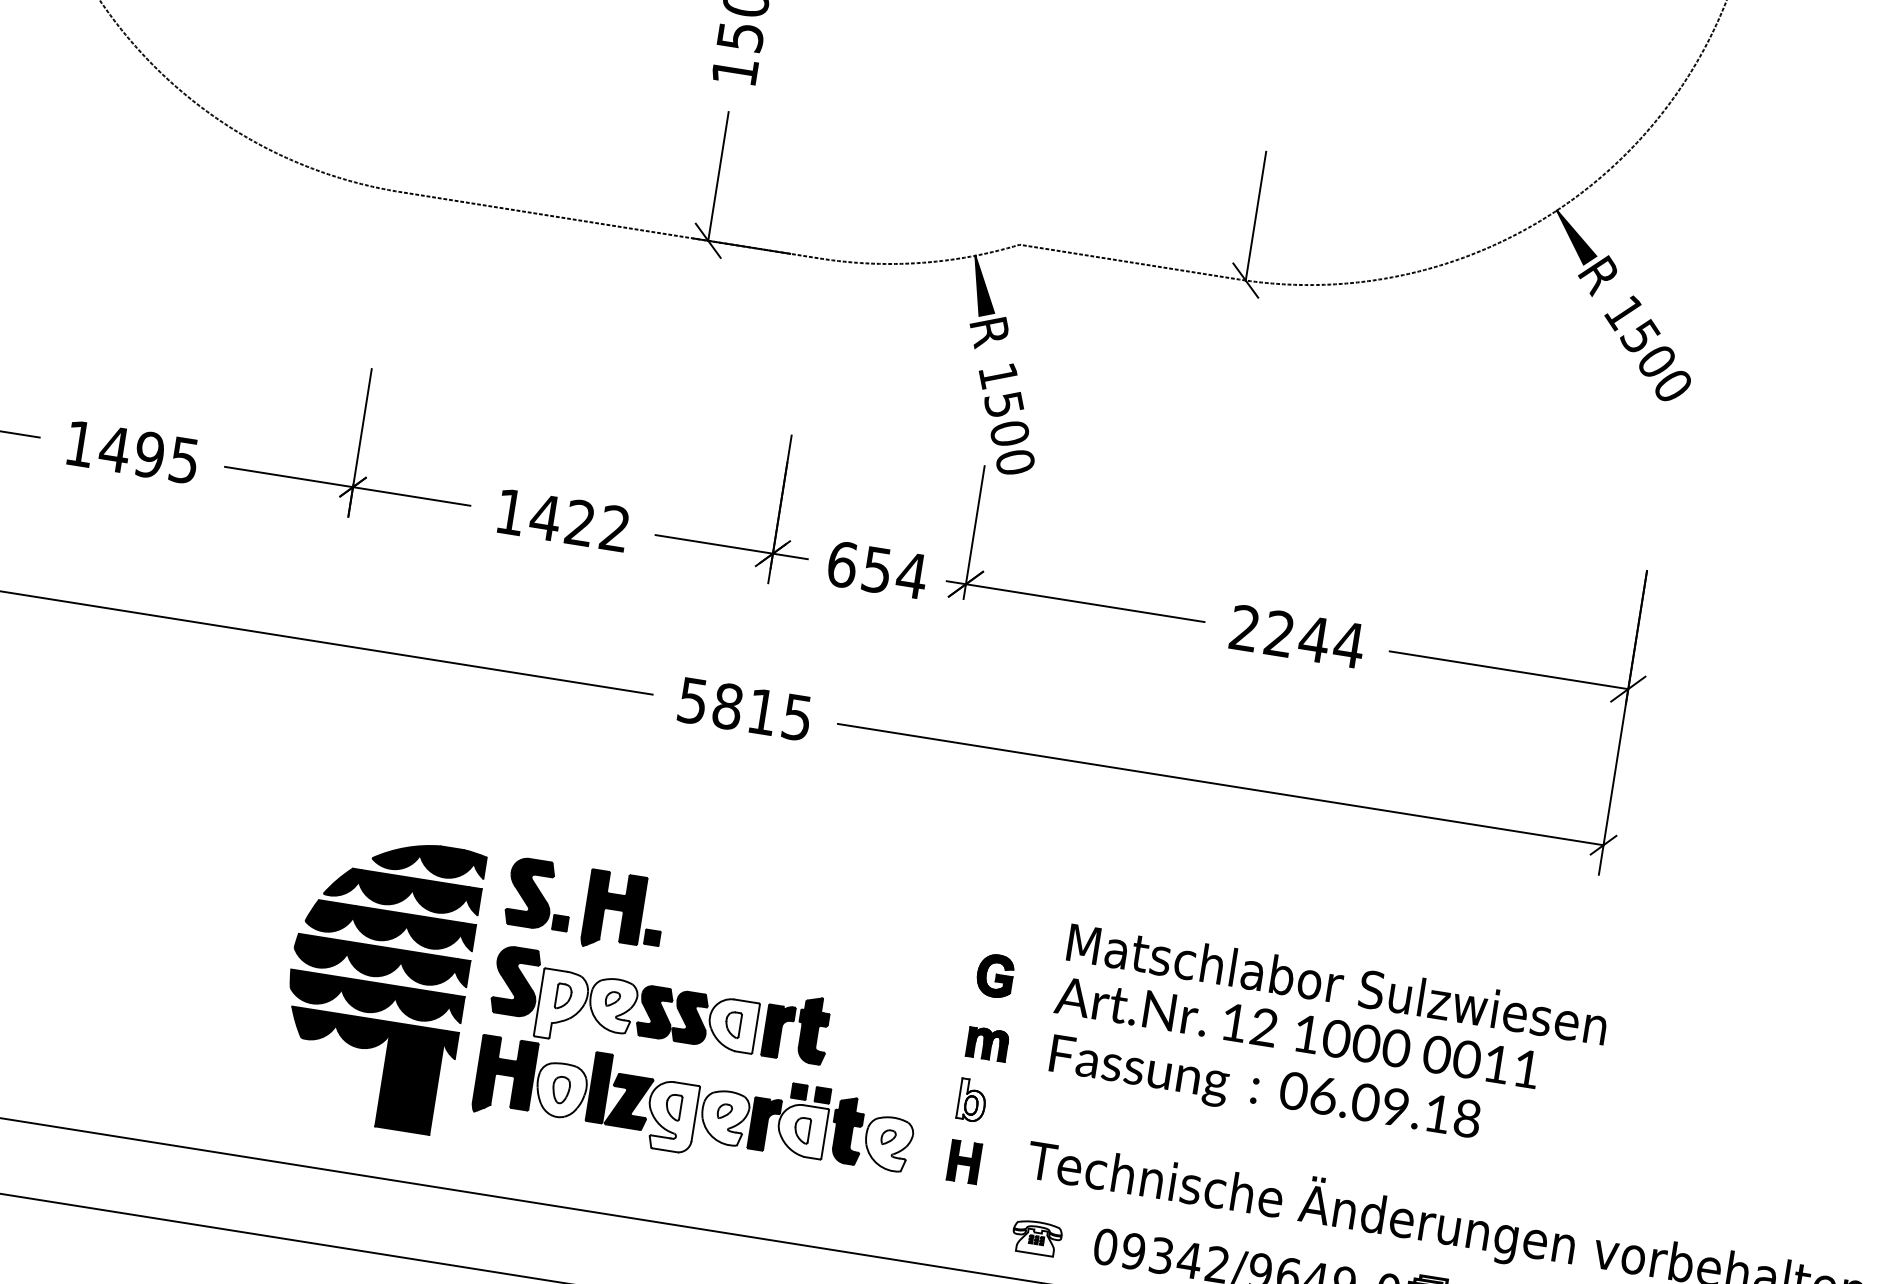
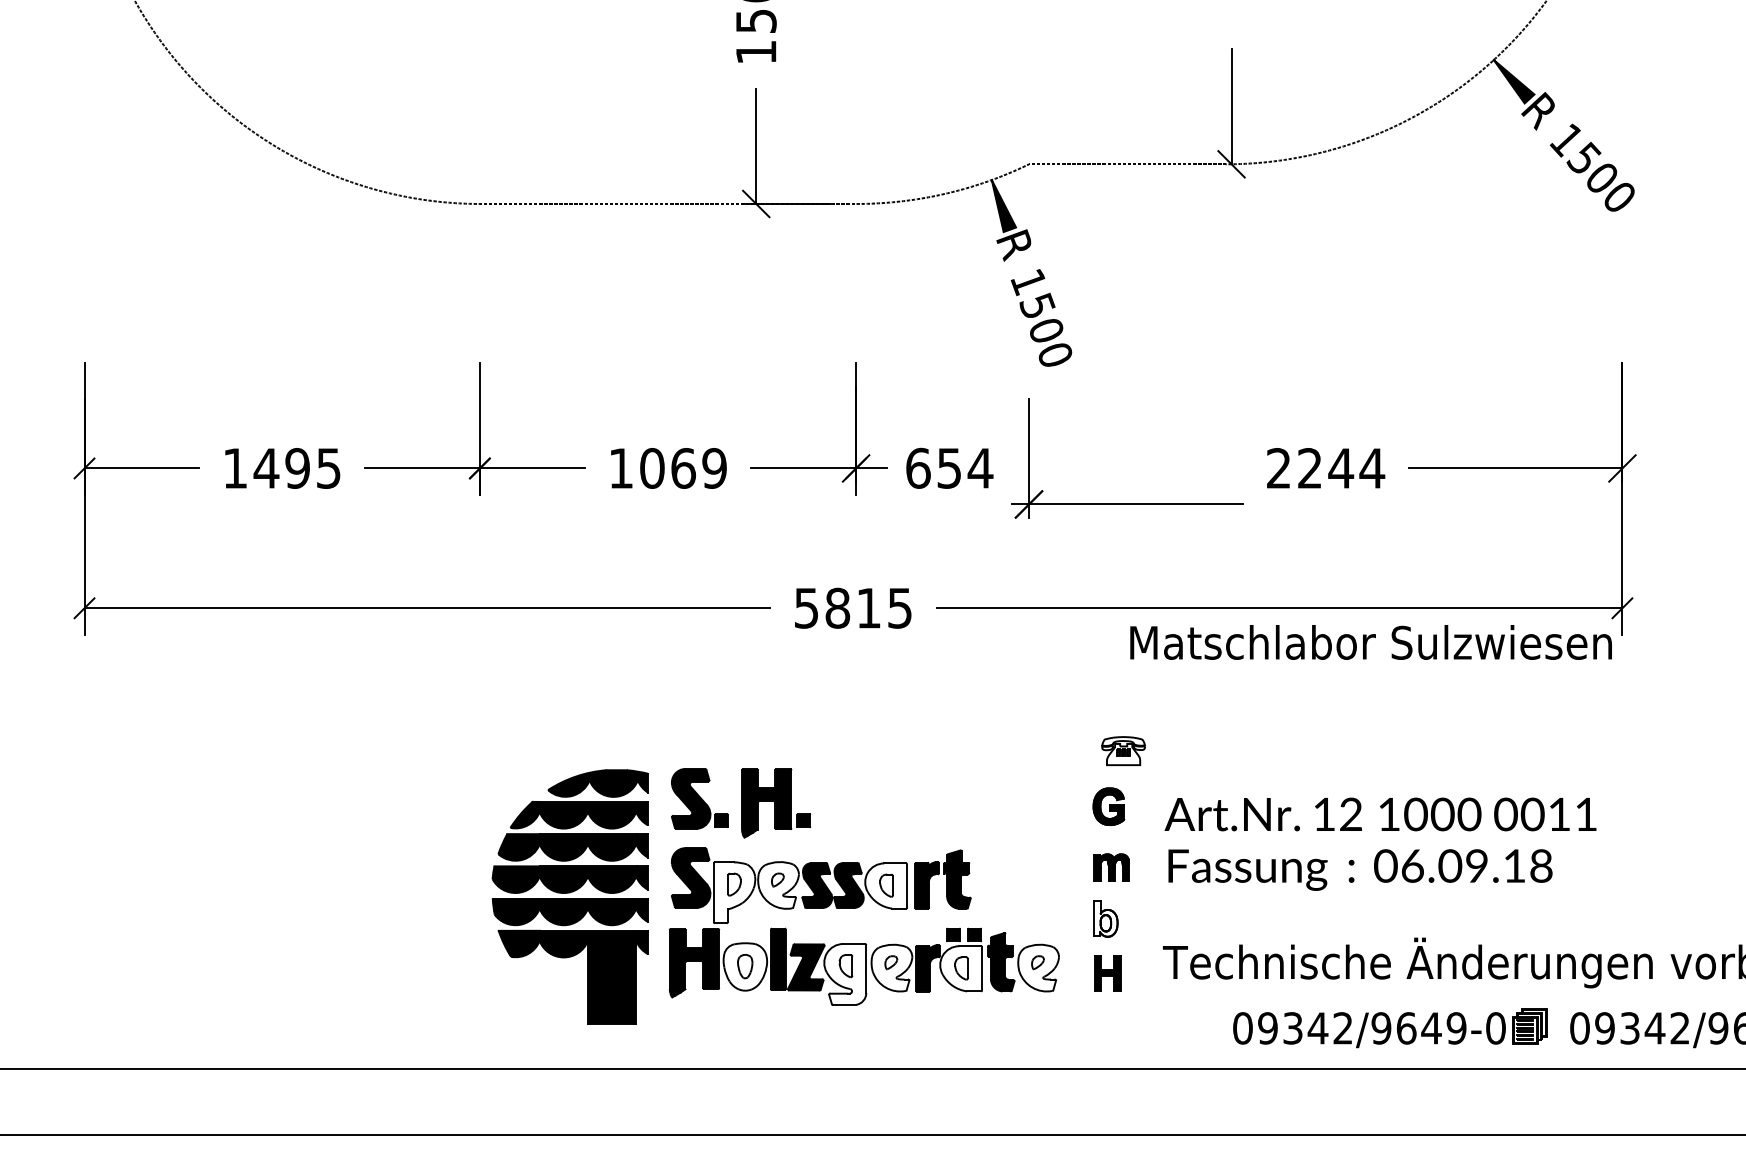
text: (579, 523) -> (682, 468), 1422 -> 1069
part: (1076, 600) -> (1127, 503), moved
text: (1336, 984) -> (1370, 642), moved
part: (1036, 1238) -> (1123, 751), moved

